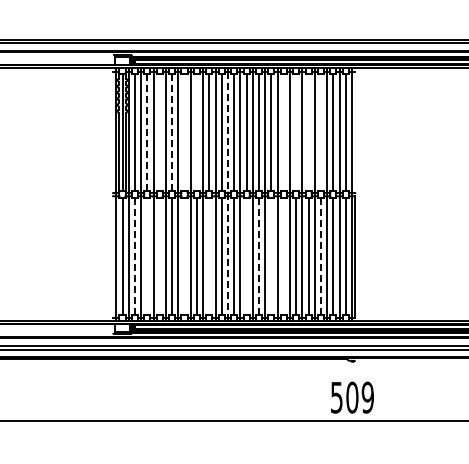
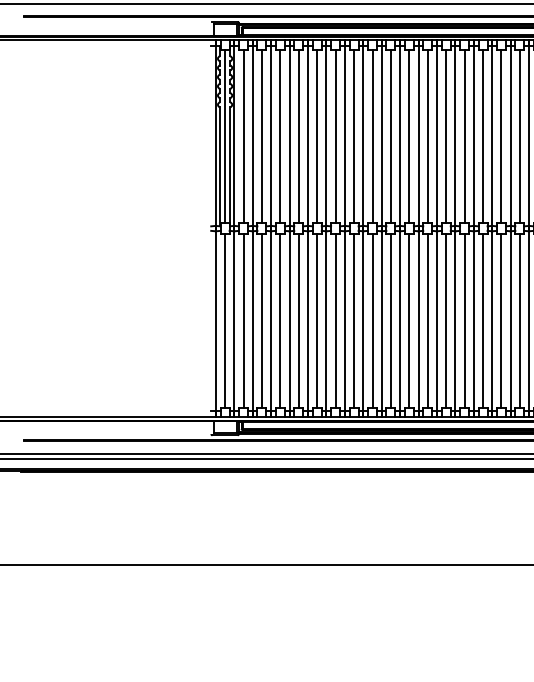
line: (147, 131) -> (262, 134), dashed -> solid
line: (172, 131) -> (299, 134), dashed -> solid
line: (159, 132) -> (280, 136), added
line: (184, 132) -> (317, 136), added
line: (196, 132) -> (334, 136), added
line: (283, 132) -> (464, 136), added
line: (296, 132) -> (483, 136), added
line: (308, 132) -> (501, 136), added
line: (321, 132) -> (520, 136), added
line: (227, 194) -> (381, 228), dashed -> solid
line: (134, 256) -> (242, 320), dashed -> solid
line: (147, 256) -> (262, 320), added
line: (159, 256) -> (280, 320), added
line: (184, 256) -> (317, 320), added
line: (209, 256) -> (354, 320), added
line: (246, 256) -> (409, 320), added
line: (258, 256) -> (427, 320), dashed -> solid
line: (271, 256) -> (446, 320), added
line: (283, 256) -> (464, 320), added
line: (321, 256) -> (520, 320), dashed -> solid

